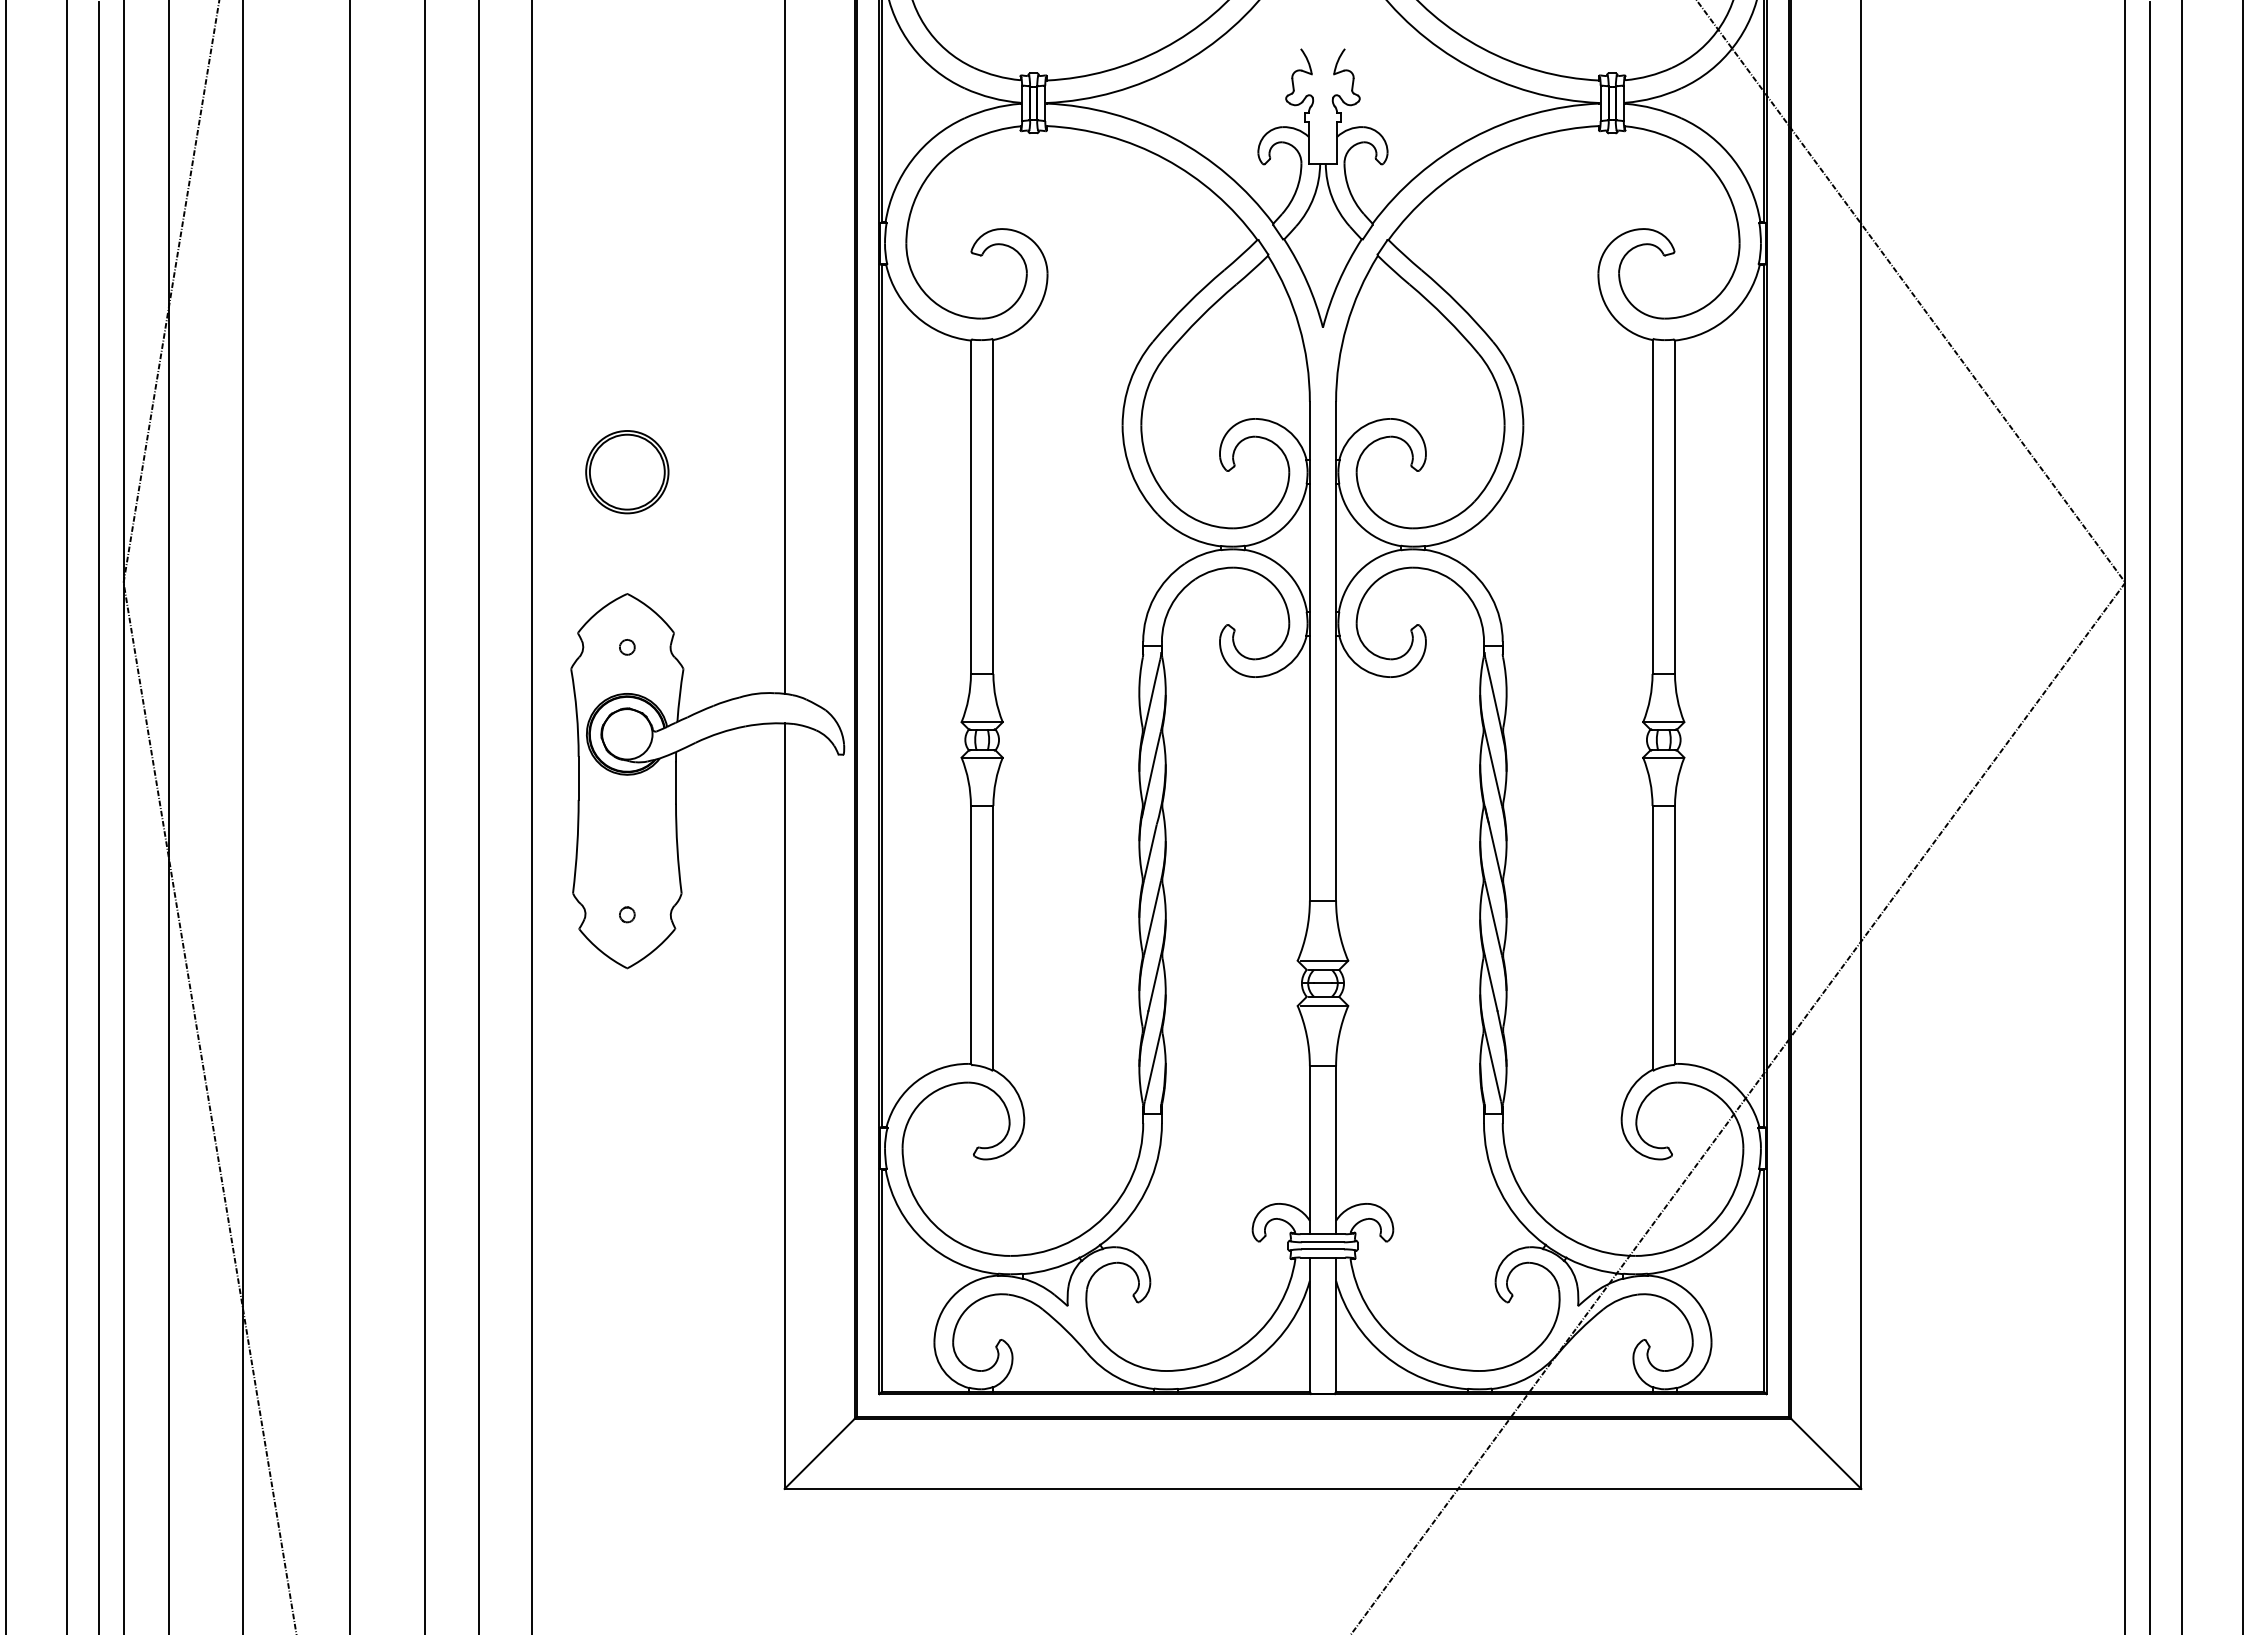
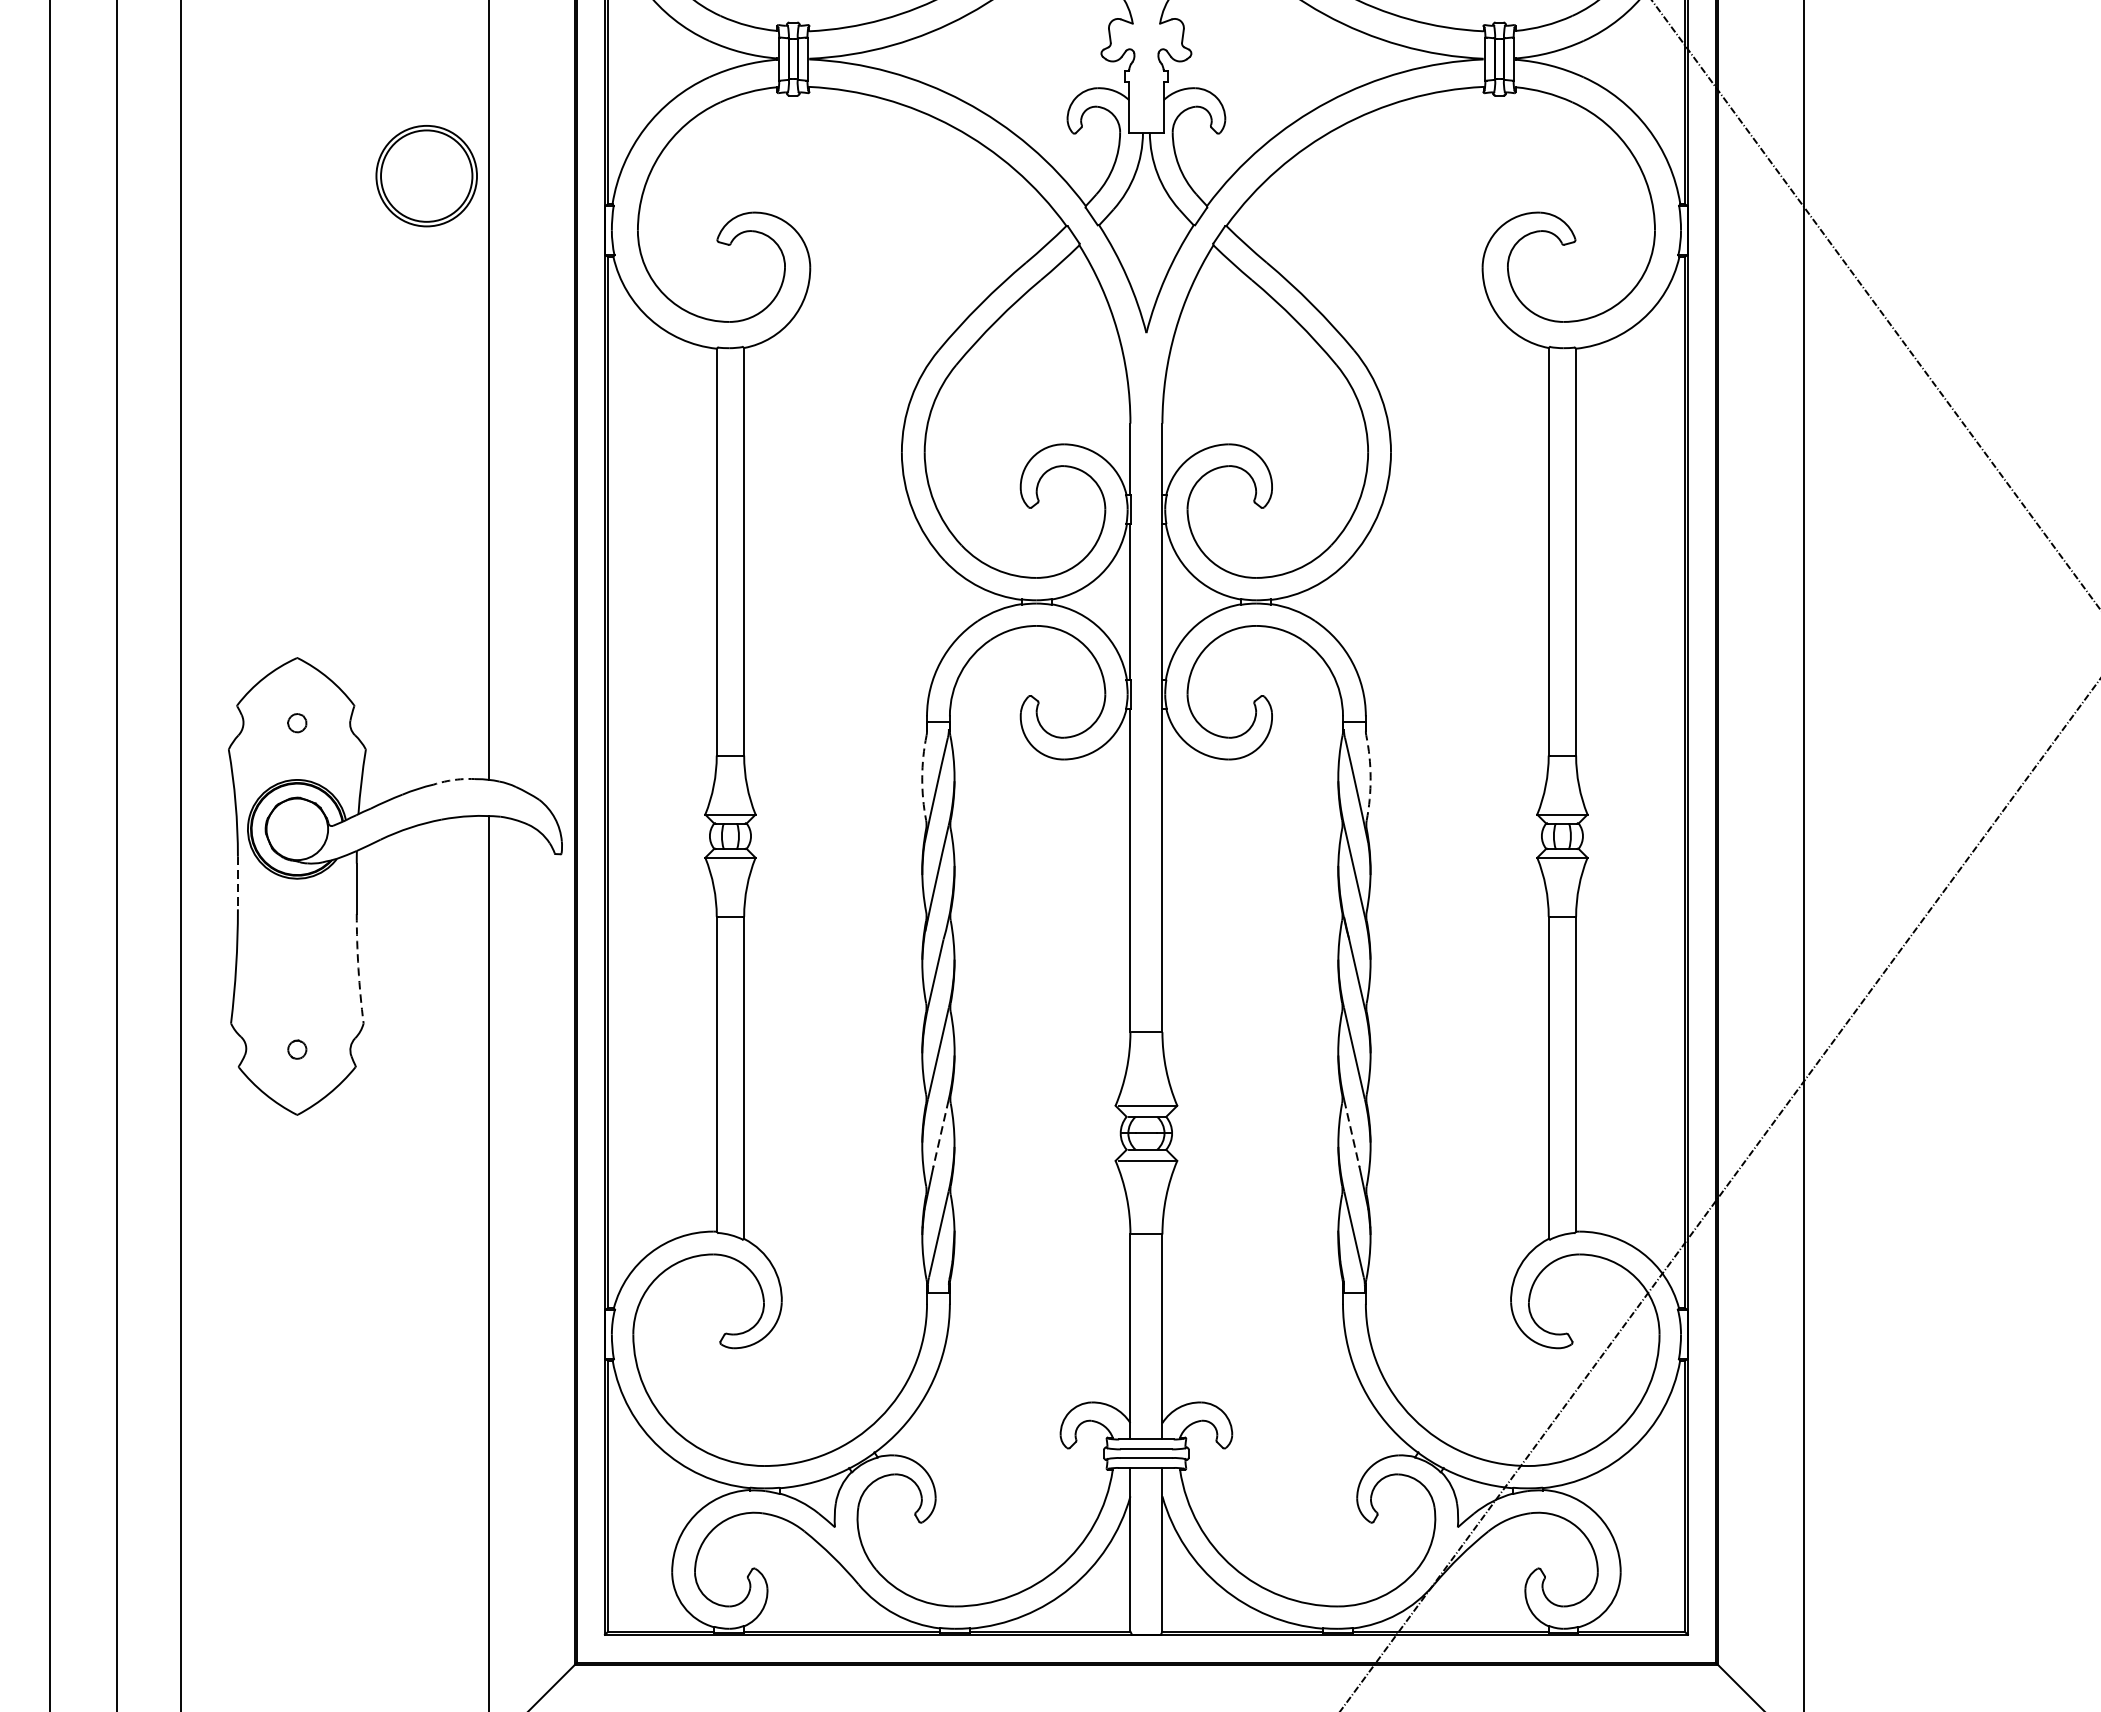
part: (627, 472) -> (426, 176), moved
arc: (1139, 692) -> (922, 778), solid -> dashed
arc: (1506, 692) -> (1370, 778), solid -> dashed
arc: (756, 693) -> (454, 779), solid -> dashed
line: (578, 778) -> (237, 883), solid -> dashed
arc: (677, 848) -> (358, 968), solid -> dashed
line: (1154, 984) -> (940, 1134), solid -> dashed
line: (1491, 984) -> (1352, 1134), solid -> dashed

